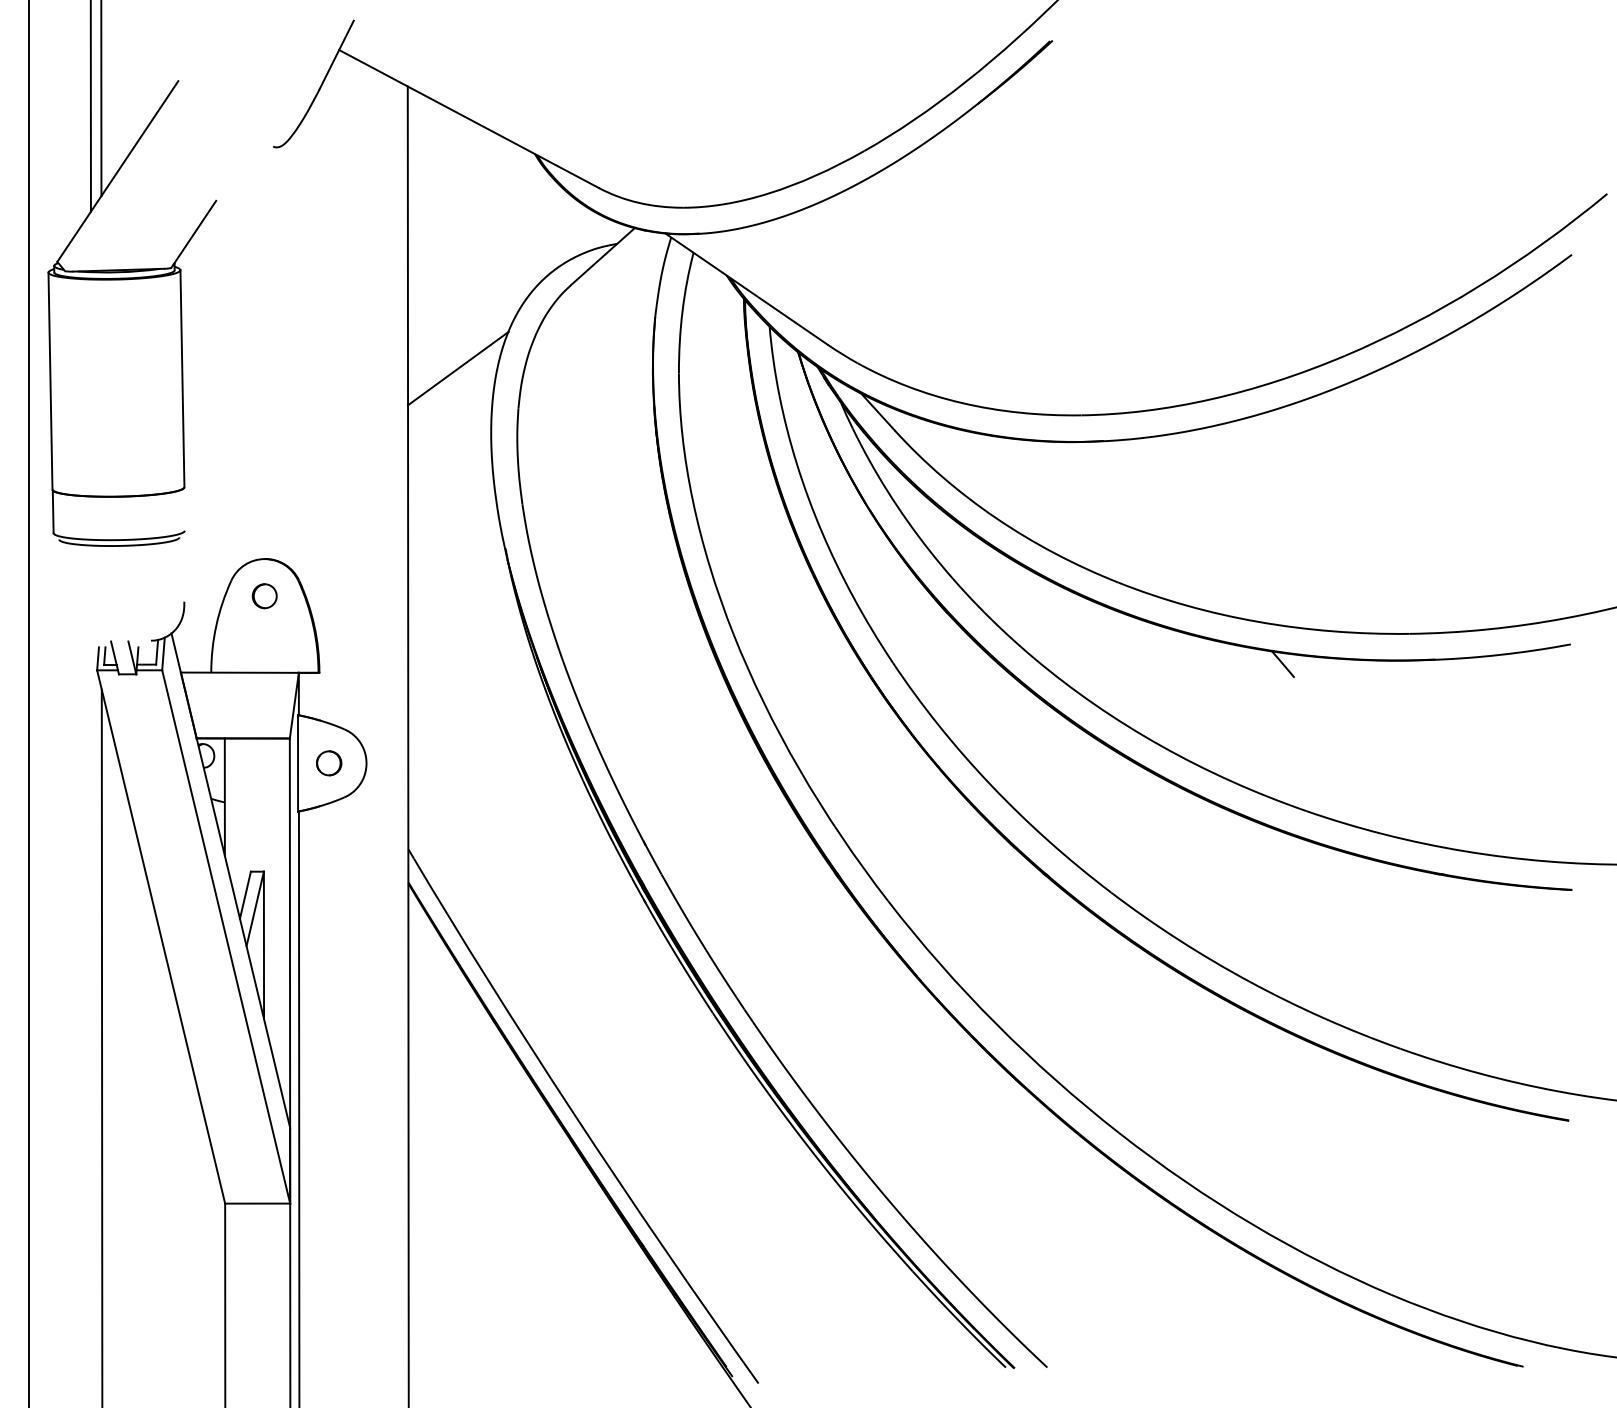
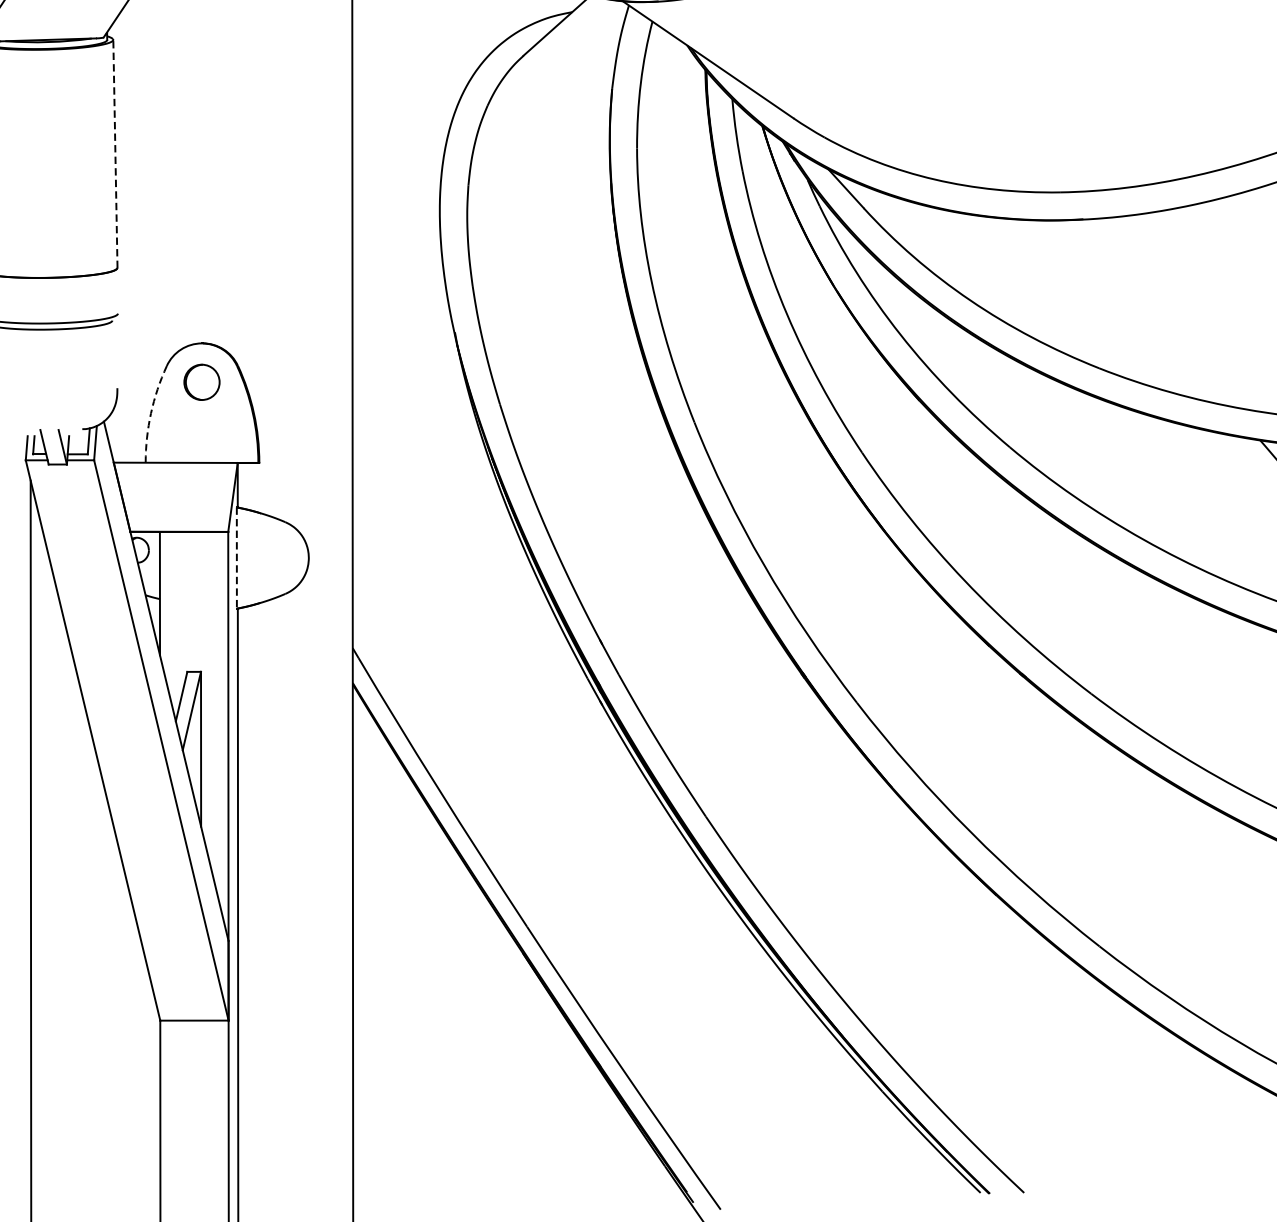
line: (458, 368) -> (405, 143), removed
line: (182, 378) -> (115, 153), solid -> dashed
part: (264, 596) -> (201, 382), size x1.4
arc: (216, 625) -> (151, 413), solid -> dashed
line: (298, 763) -> (237, 558), solid -> dashed
part: (329, 763) -> (269, 558), removed

